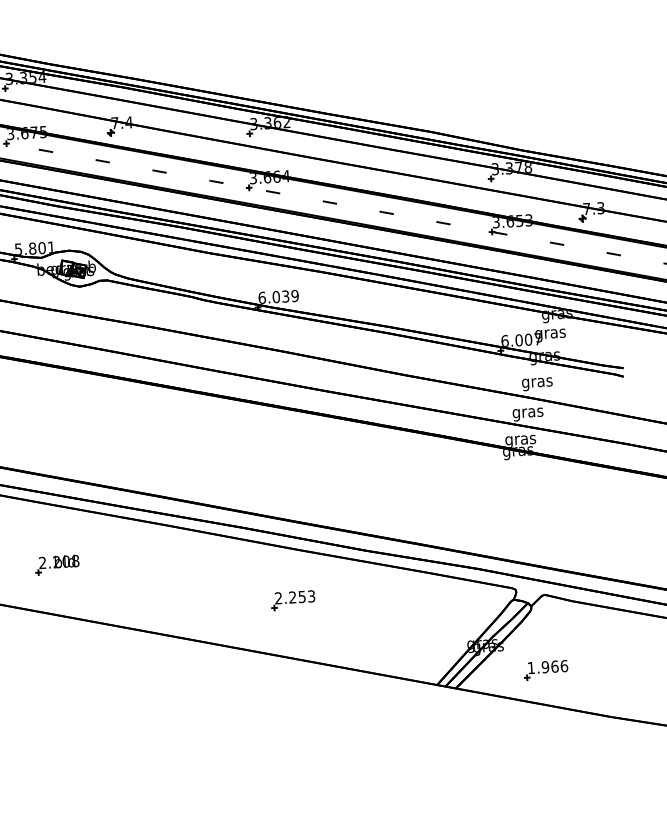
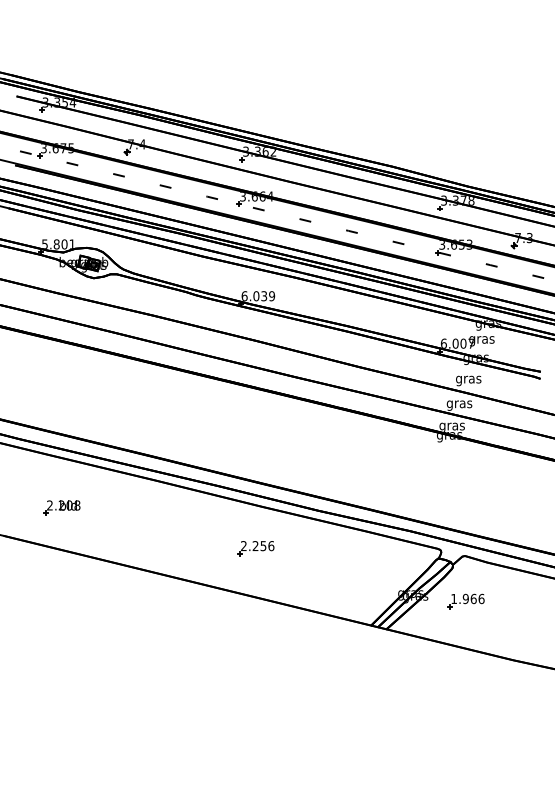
text: (311, 596) -> (271, 546), 2.253 -> 2.256
part: (545, 670) -> (465, 601), moved

